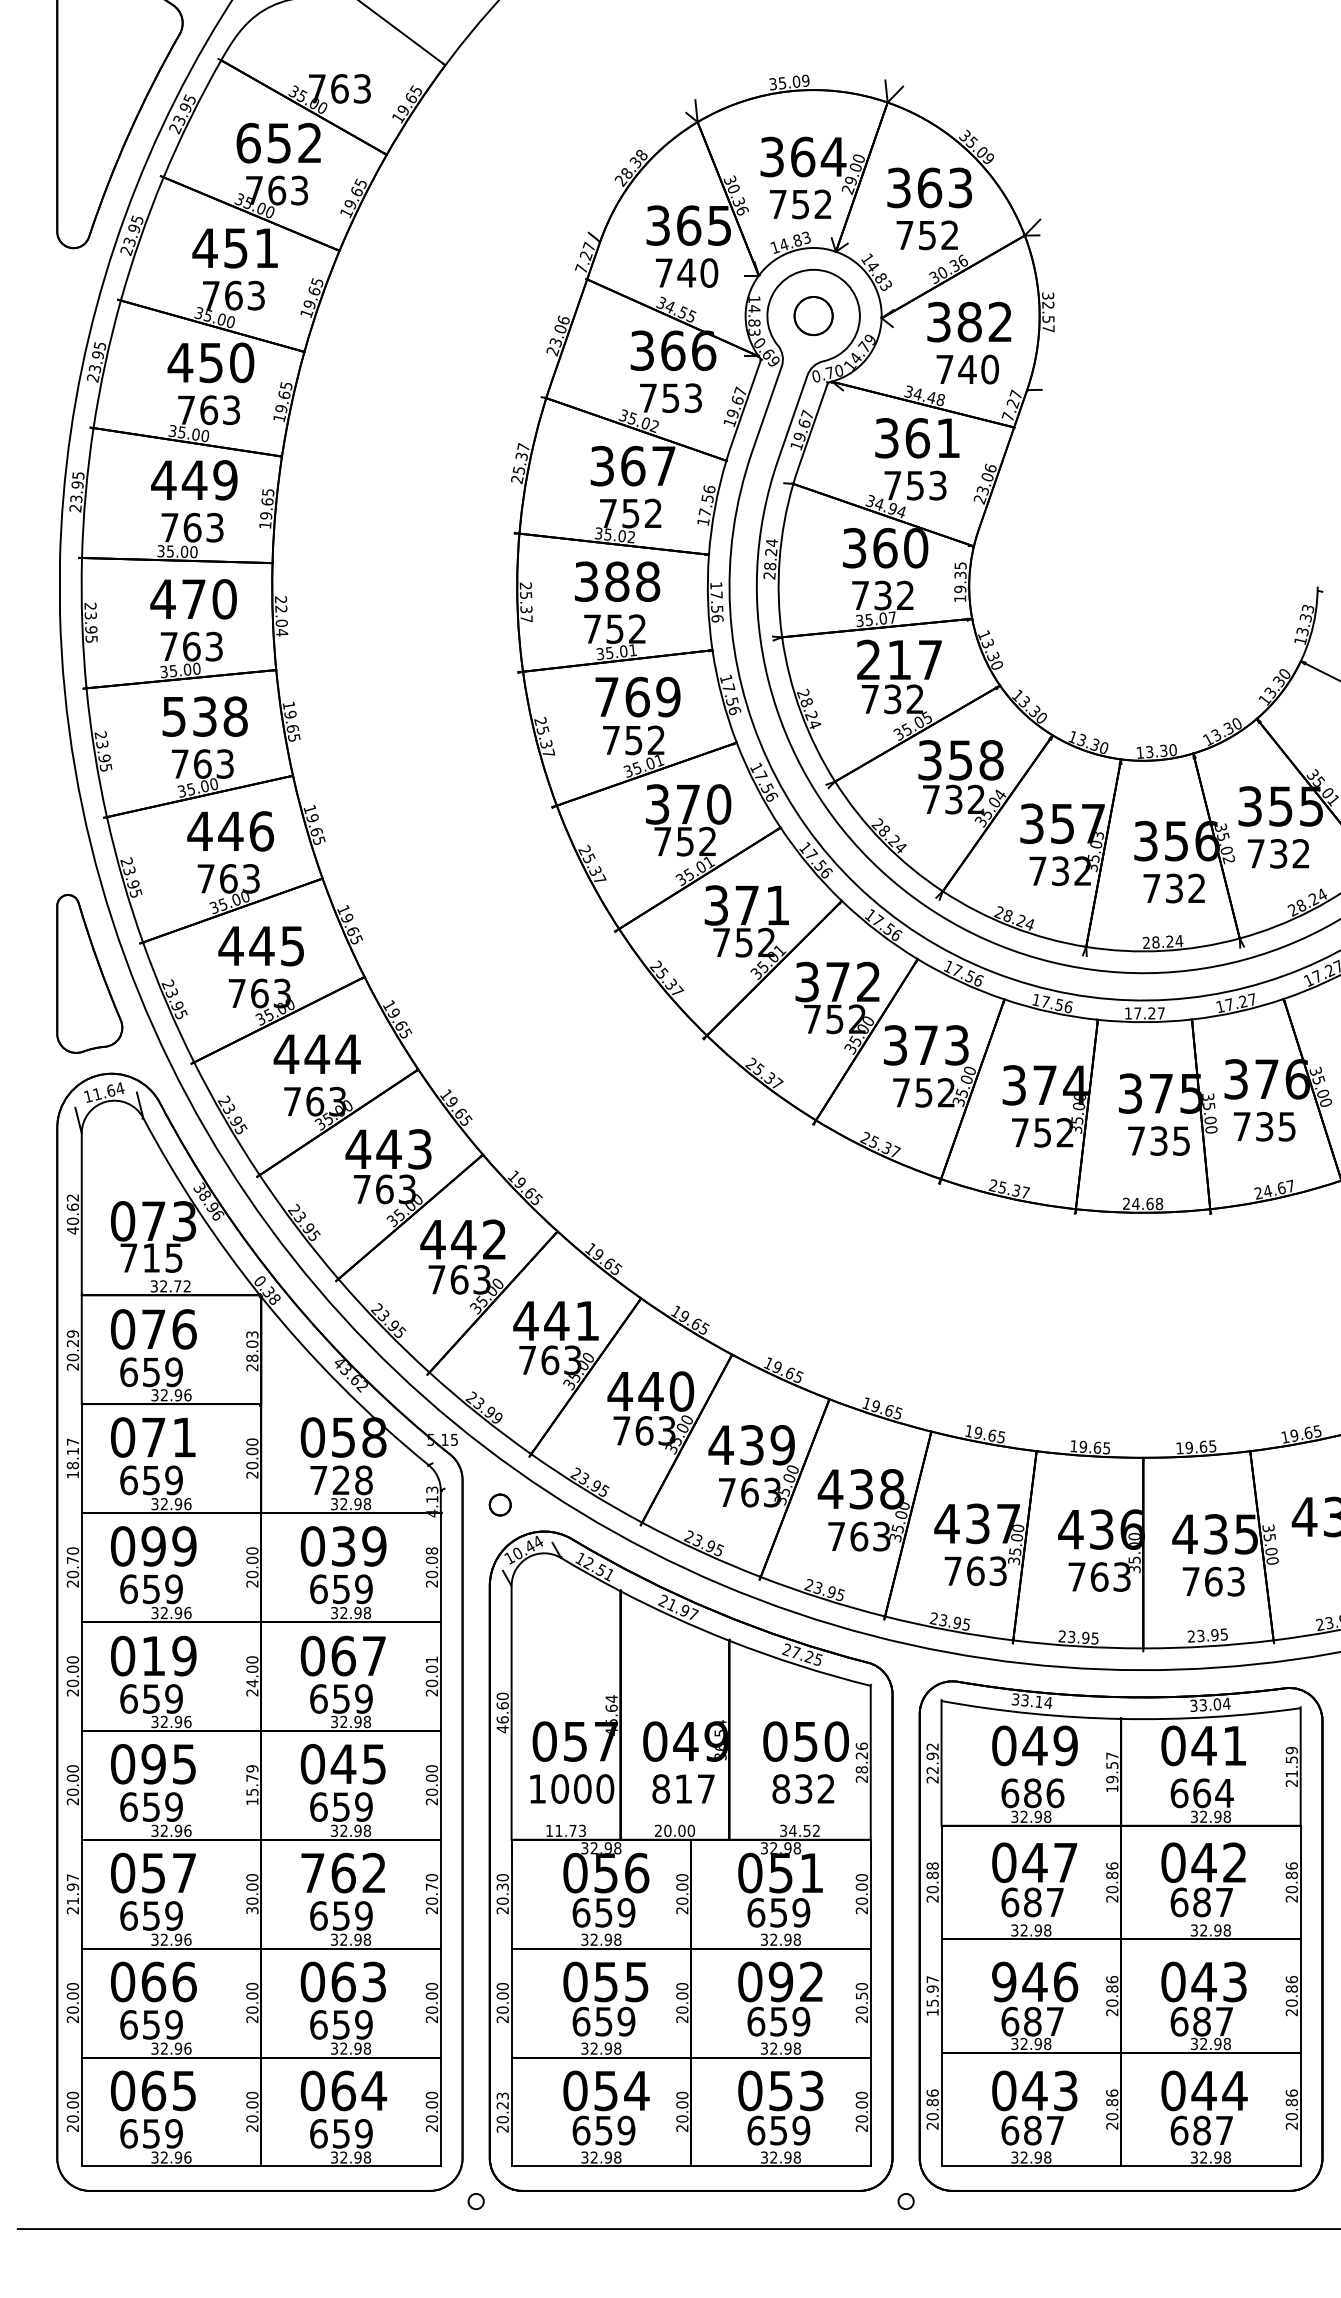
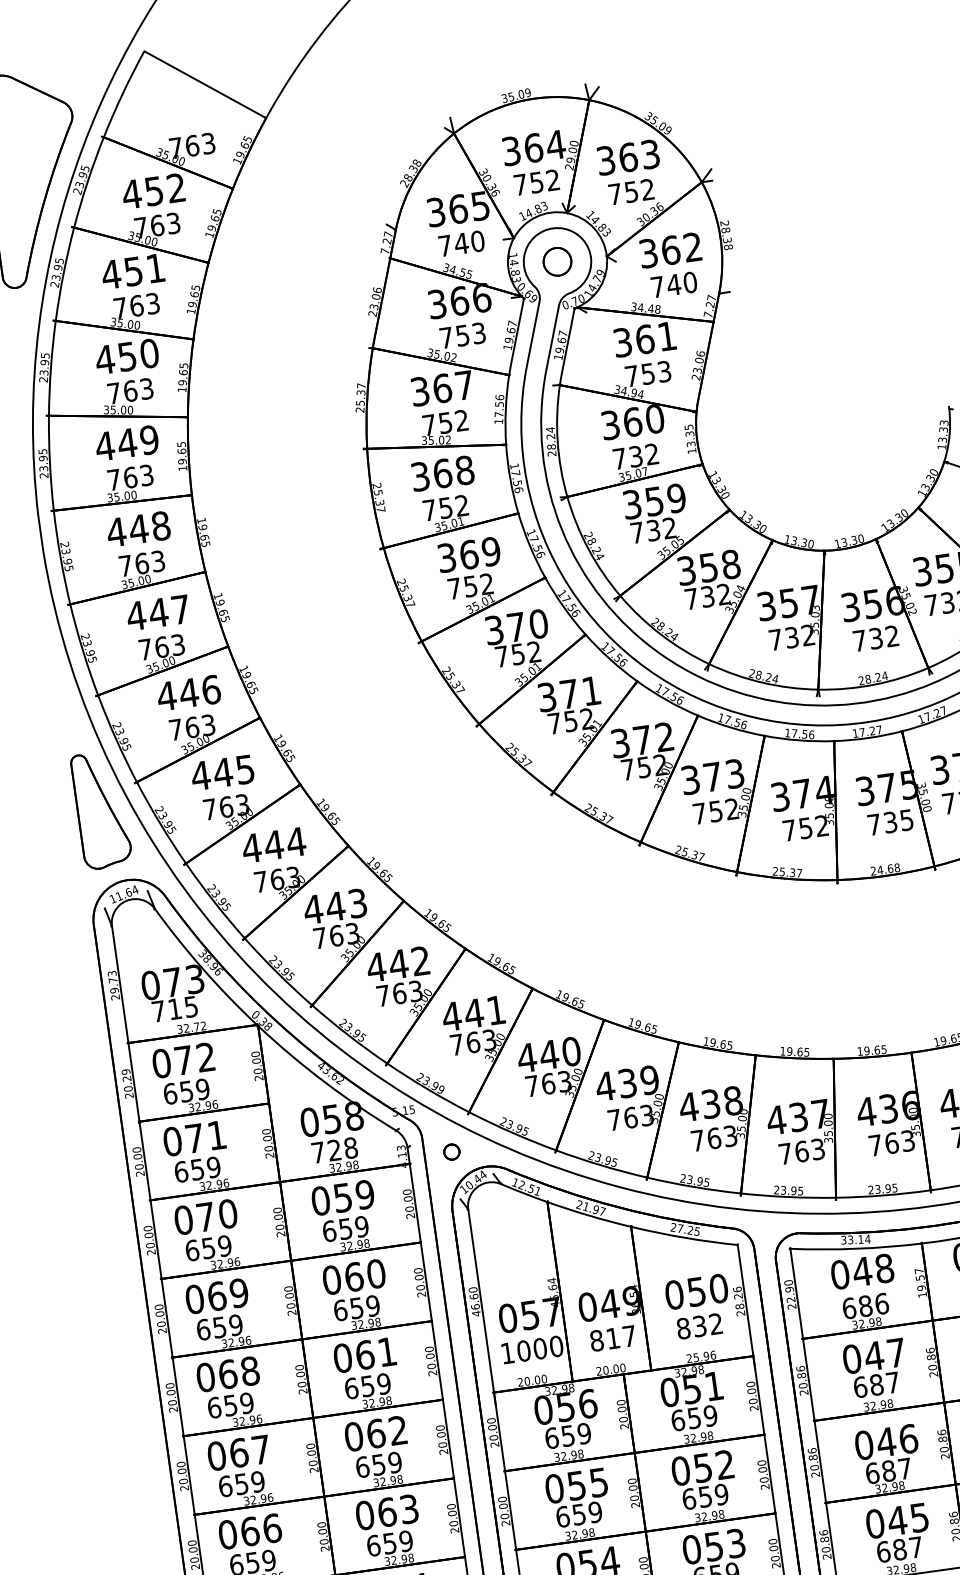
text: (248, 143) -> (131, 194), 652 -> 452
text: (1048, 312) -> (726, 235), 32.57 -> 28.38
text: (969, 321) -> (670, 249), 382 -> 362
text: (617, 581) -> (442, 473), 388 -> 368
text: (960, 589) -> (691, 444), 19.35 -> 13.35
text: (208, 599) -> (149, 527), 470 -> 448
text: (281, 616) -> (203, 532), 22.04 -> 19.65
text: (899, 659) -> (654, 501), 217 -> 359
text: (606, 696) -> (446, 557), 769 -> 369
text: (204, 716) -> (158, 612), 538 -> 447
text: (72, 1214) -> (113, 985), 40.62 -> 29.73
text: (184, 1329) -> (206, 1057), 076 -> 072
text: (252, 1346) -> (256, 1062), 28.03 -> 20.00
text: (72, 1458) -> (138, 1161), 18.17 -> 20.00
text: (168, 1546) -> (216, 1215), 099 -> 070
text: (343, 1546) -> (342, 1197), 039 -> 059
text: (431, 1550) -> (406, 1191), 20.08 -> 20.00
text: (72, 1560) -> (148, 1235), 20.70 -> 20.00
text: (153, 1655) -> (216, 1295), 019 -> 069
text: (374, 1655) -> (376, 1273), 067 -> 060
text: (431, 1659) -> (417, 1270), 20.01 -> 20.00
text: (252, 1683) -> (291, 1306), 24.00 -> 20.00
text: (1065, 1745) -> (884, 1268), 049 -> 048
text: (932, 1746) -> (788, 1282), 22.92 -> 22.90
text: (168, 1764) -> (238, 1373), 095 -> 068
text: (357, 1764) -> (375, 1353), 045 -> 061
text: (252, 1785) -> (301, 1379), 15.79 -> 20.00
text: (566, 1830) -> (532, 1380), 11.73 -> 20.00
text: (800, 1830) -> (701, 1356), 34.52 -> 25.96
text: (932, 1865) -> (800, 1368), 20.88 -> 20.86
text: (153, 1872) -> (238, 1452), 057 -> 067
text: (312, 1872) -> (353, 1436), 762 -> 062
text: (431, 1886) -> (440, 1434), 20.70 -> 20.00
text: (502, 1886) -> (492, 1427), 20.30 -> 20.00
text: (72, 1889) -> (182, 1473), 21.97 -> 20.00
text: (252, 1910) -> (314, 1469), 30.00 -> 20.00
text: (780, 1981) -> (702, 1467), 092 -> 052
text: (1004, 1982) -> (864, 1445), 946 -> 046
text: (861, 1995) -> (762, 1469), 20.50 -> 20.00
text: (932, 1995) -> (813, 1462), 15.97 -> 20.86
text: (1065, 2090) -> (919, 1517), 043 -> 045

